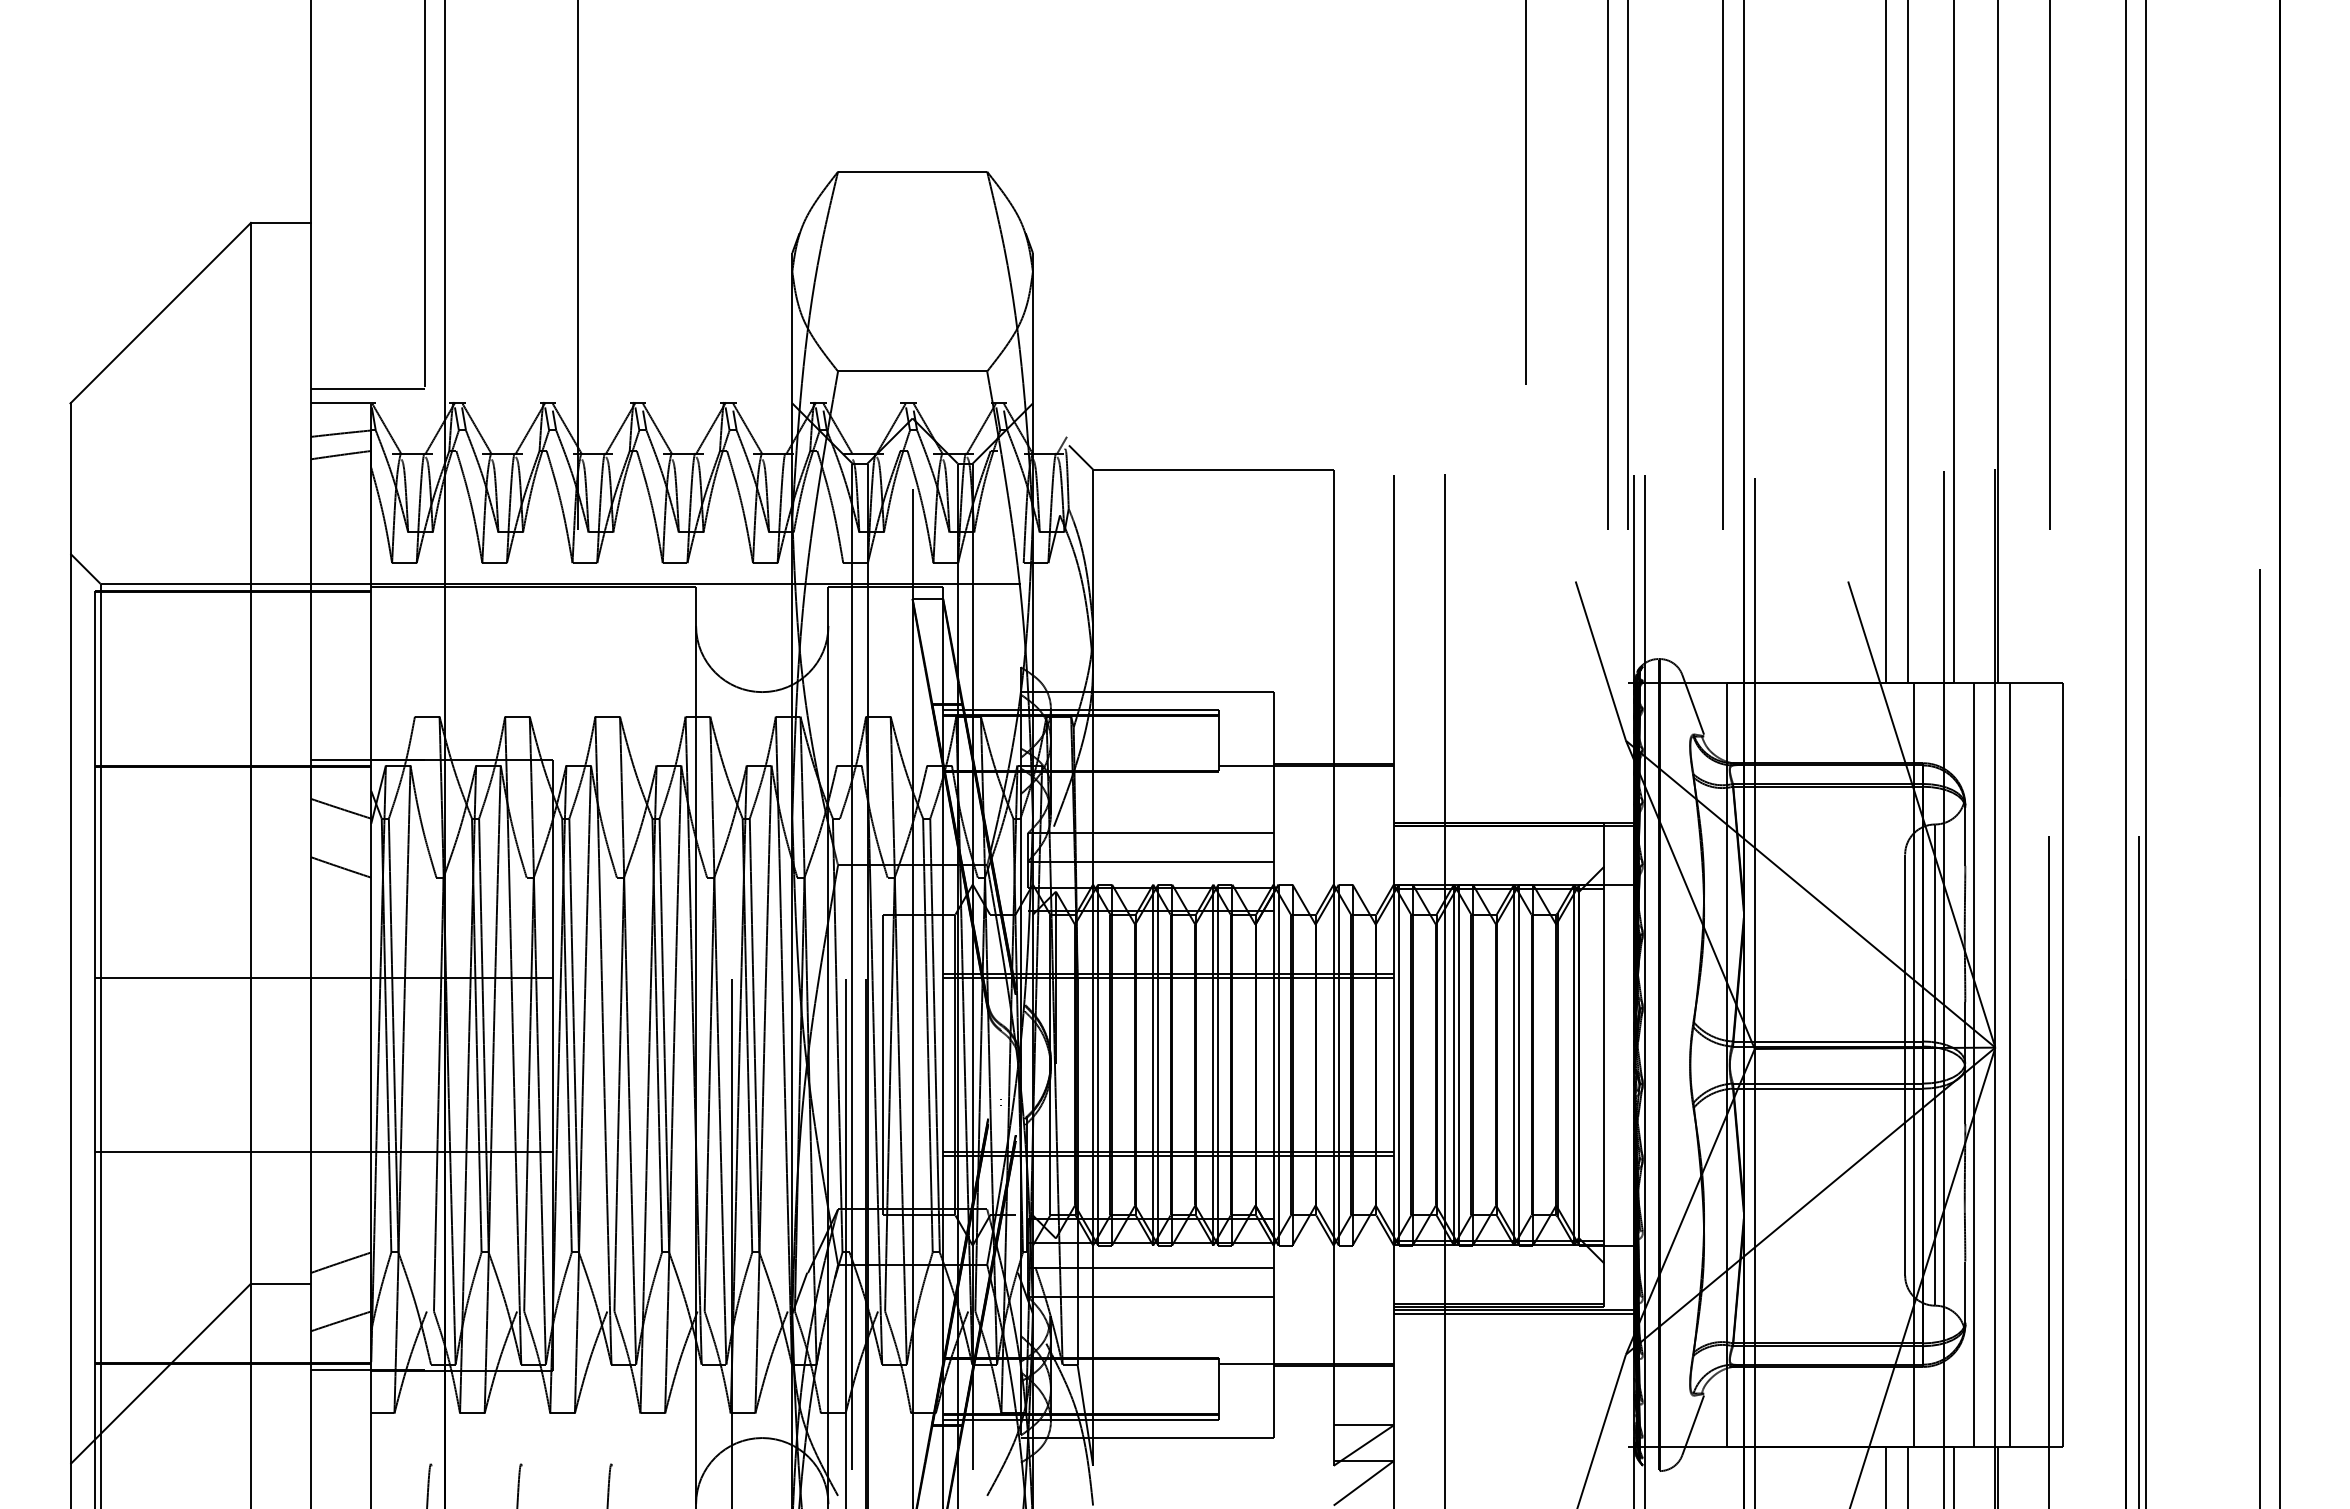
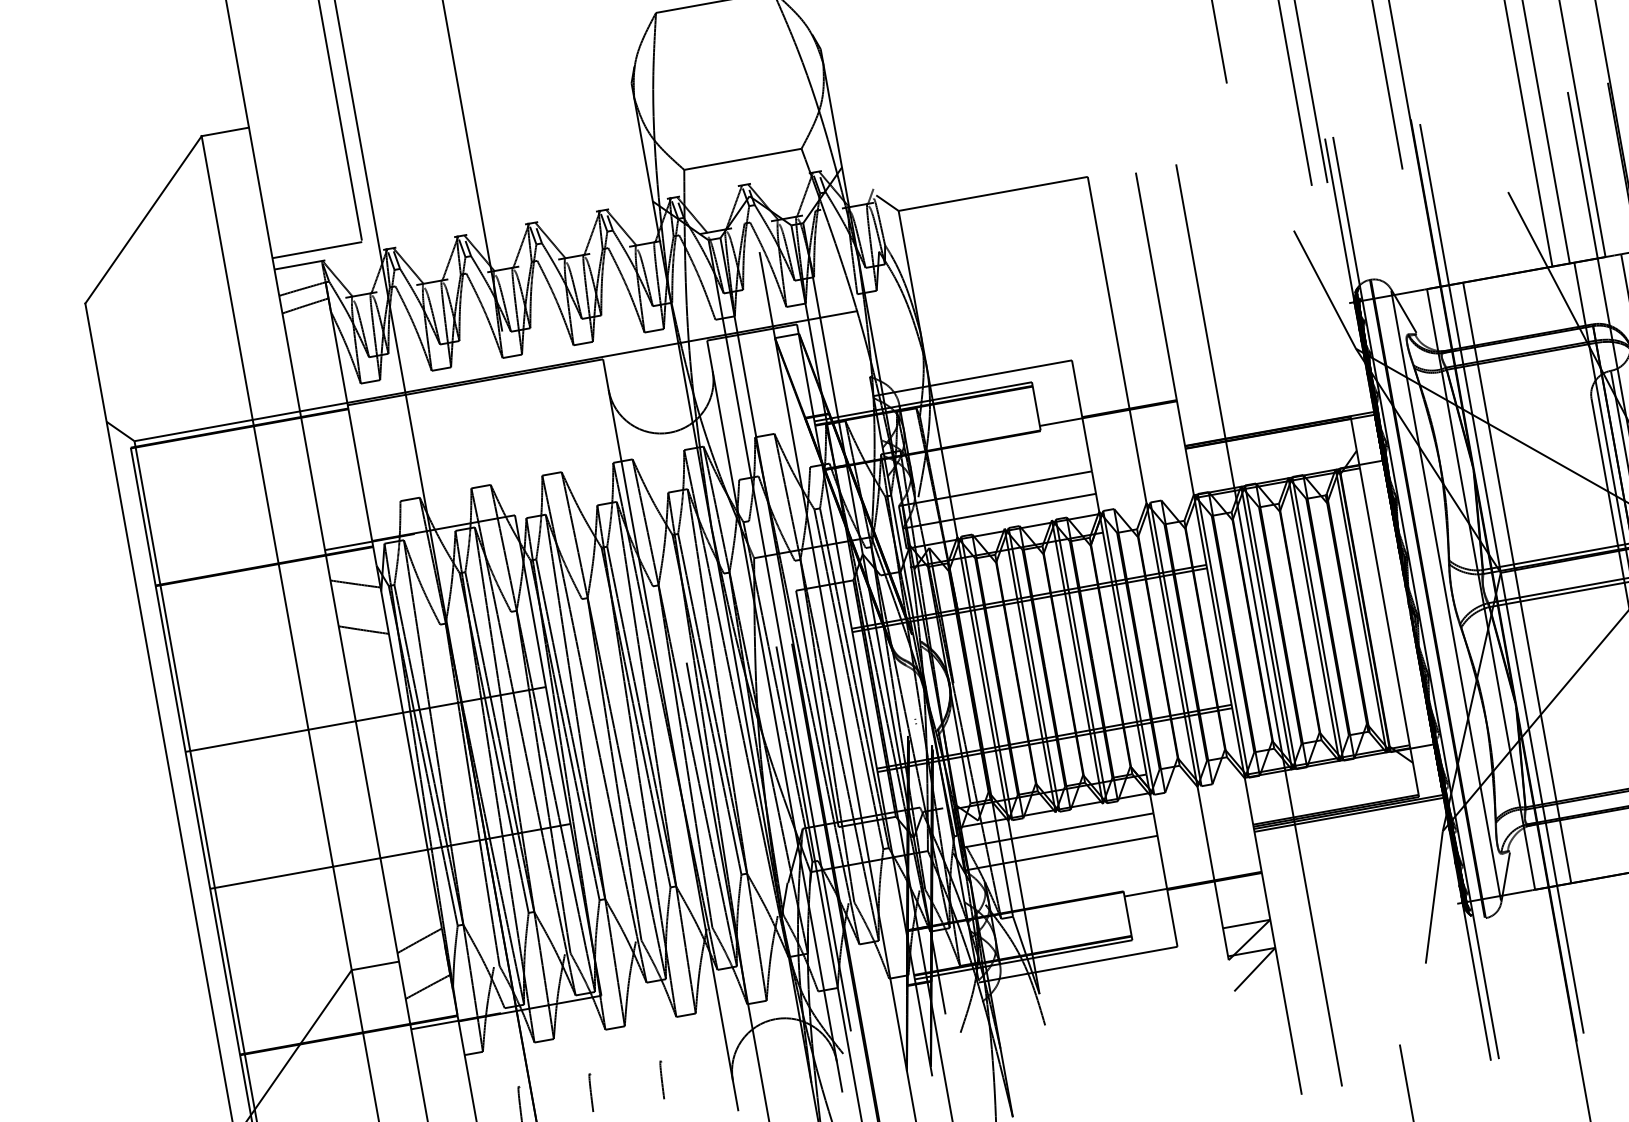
line: (1682, 1064) -> (1446, 595), added
line: (1772, 1065) -> (1517, 583), added

